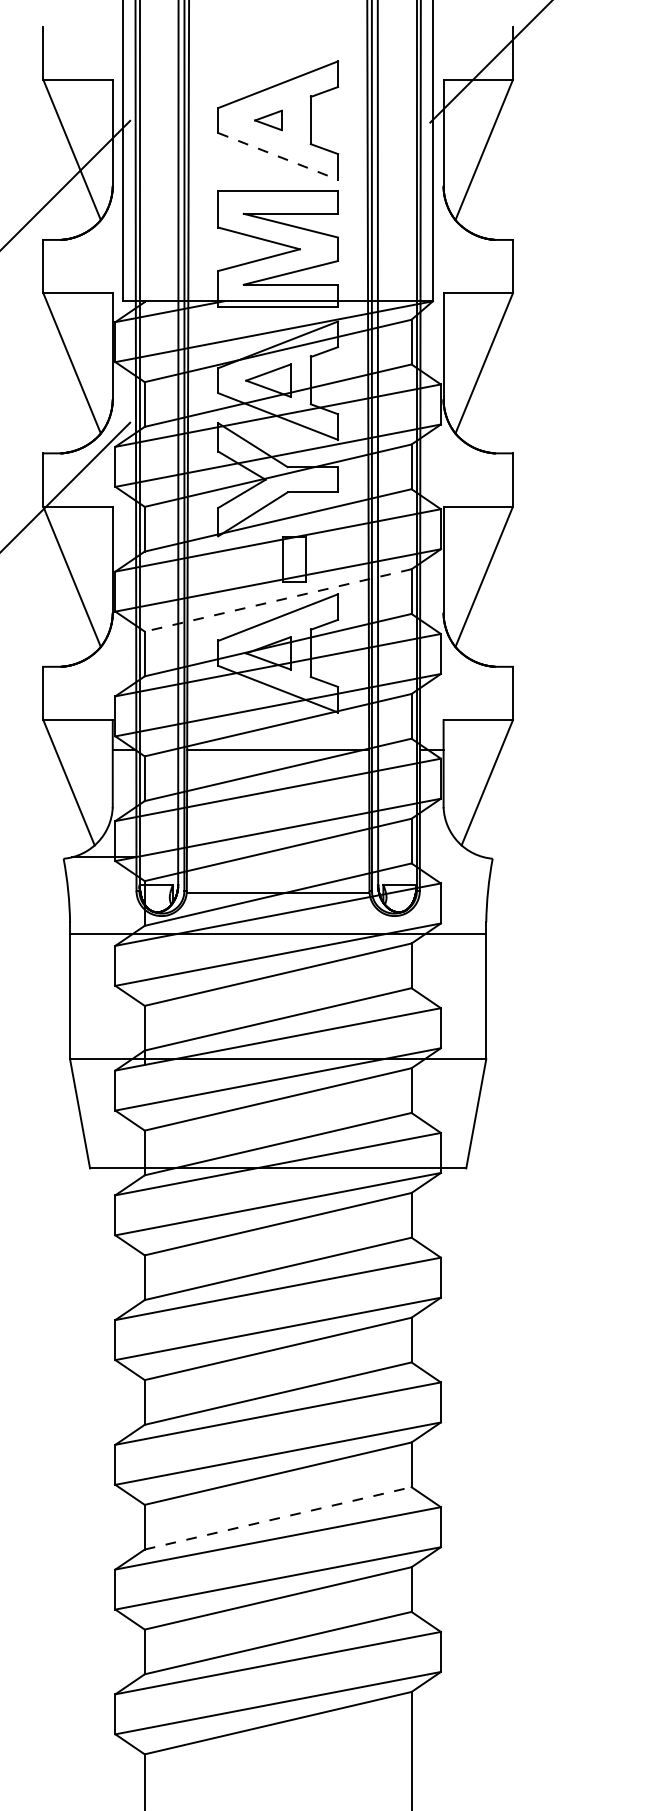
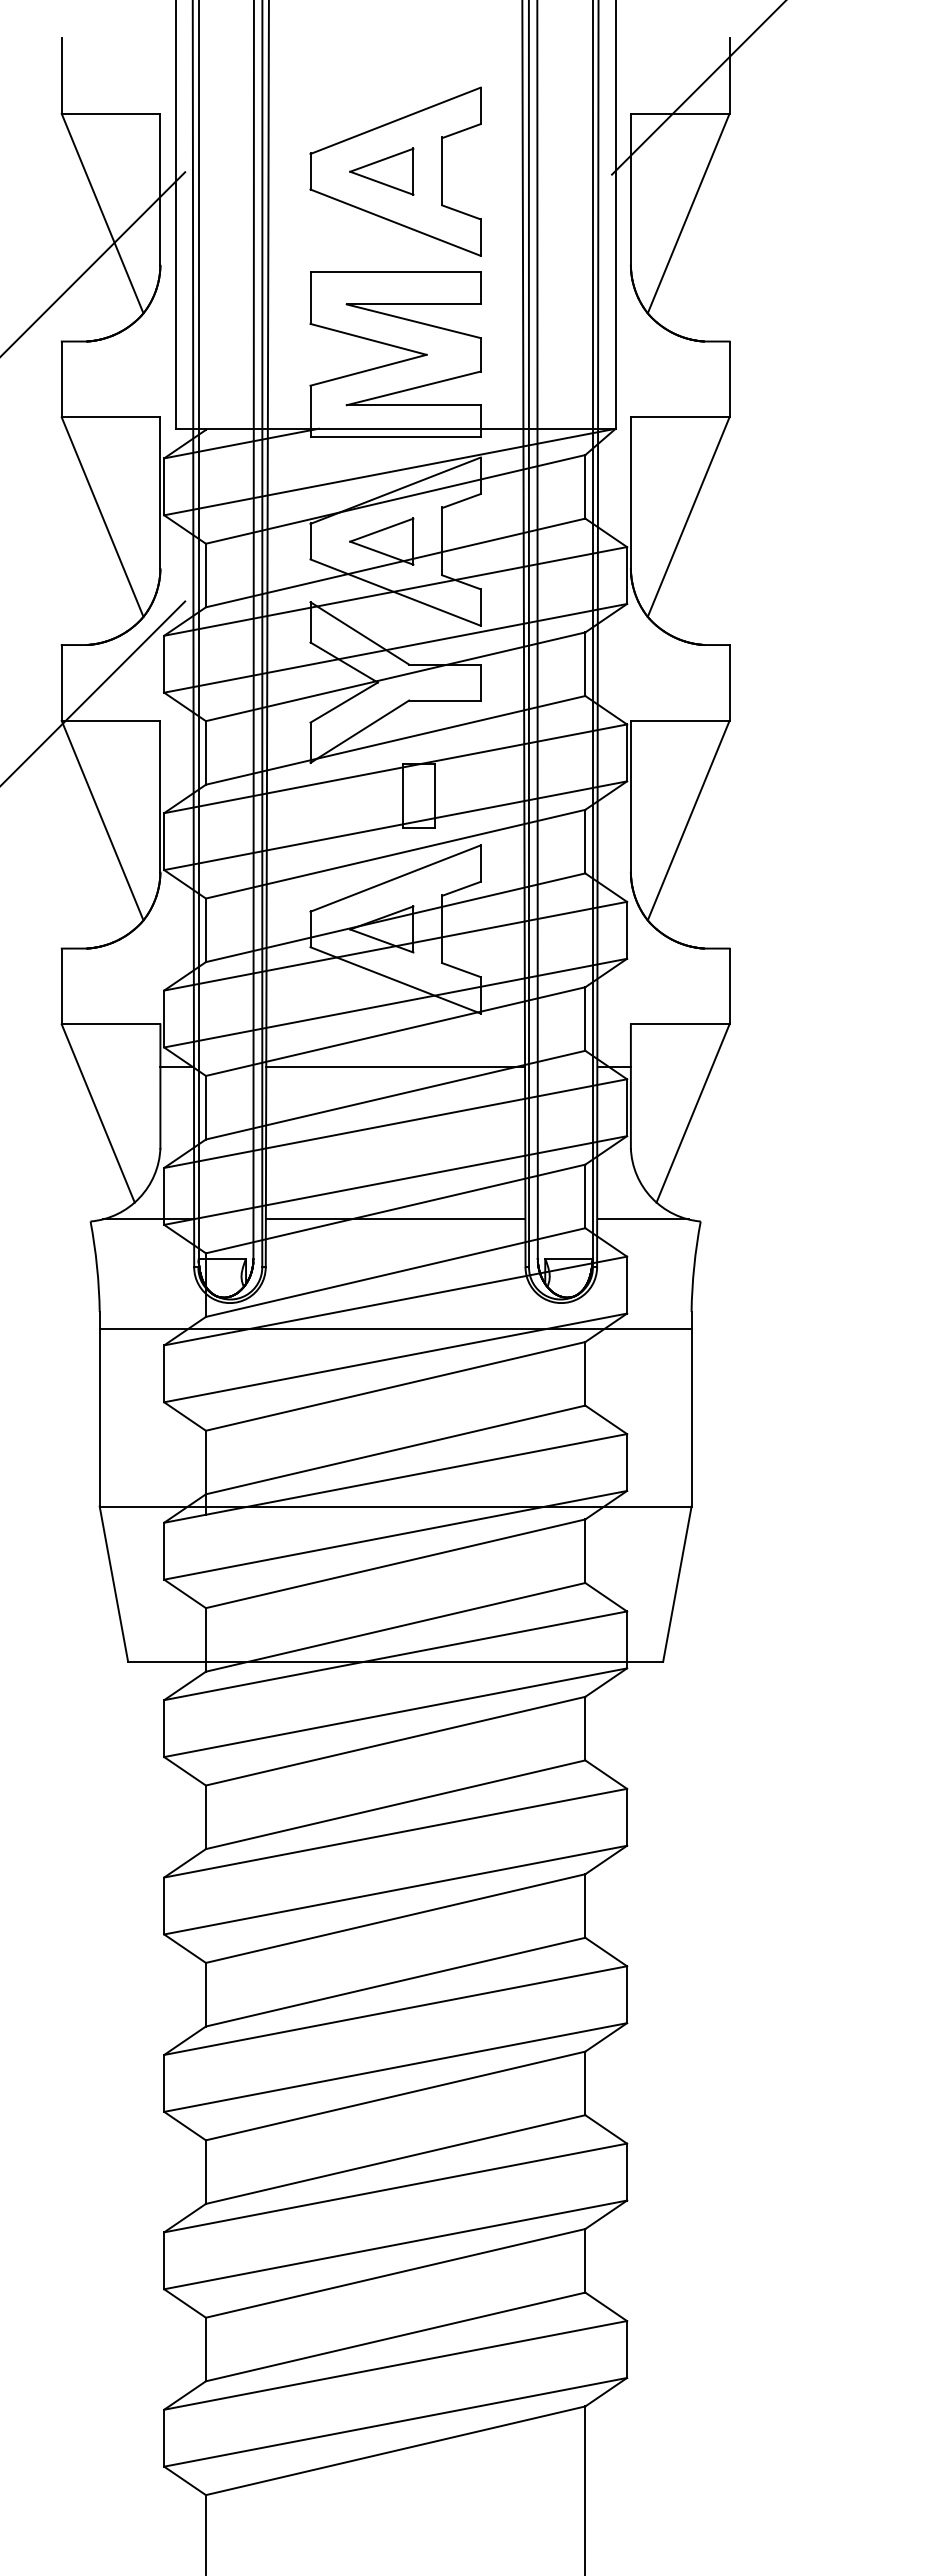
part: (268, 120) -> (381, 171), size x1.67
line: (278, 156) -> (396, 222), dashed -> solid
line: (278, 600) -> (395, 854), dashed -> solid
line: (451, 857) -> (642, 1219), added
line: (278, 893) -> (395, 1219), moved
line: (278, 1518) -> (395, 2159), dashed -> solid

